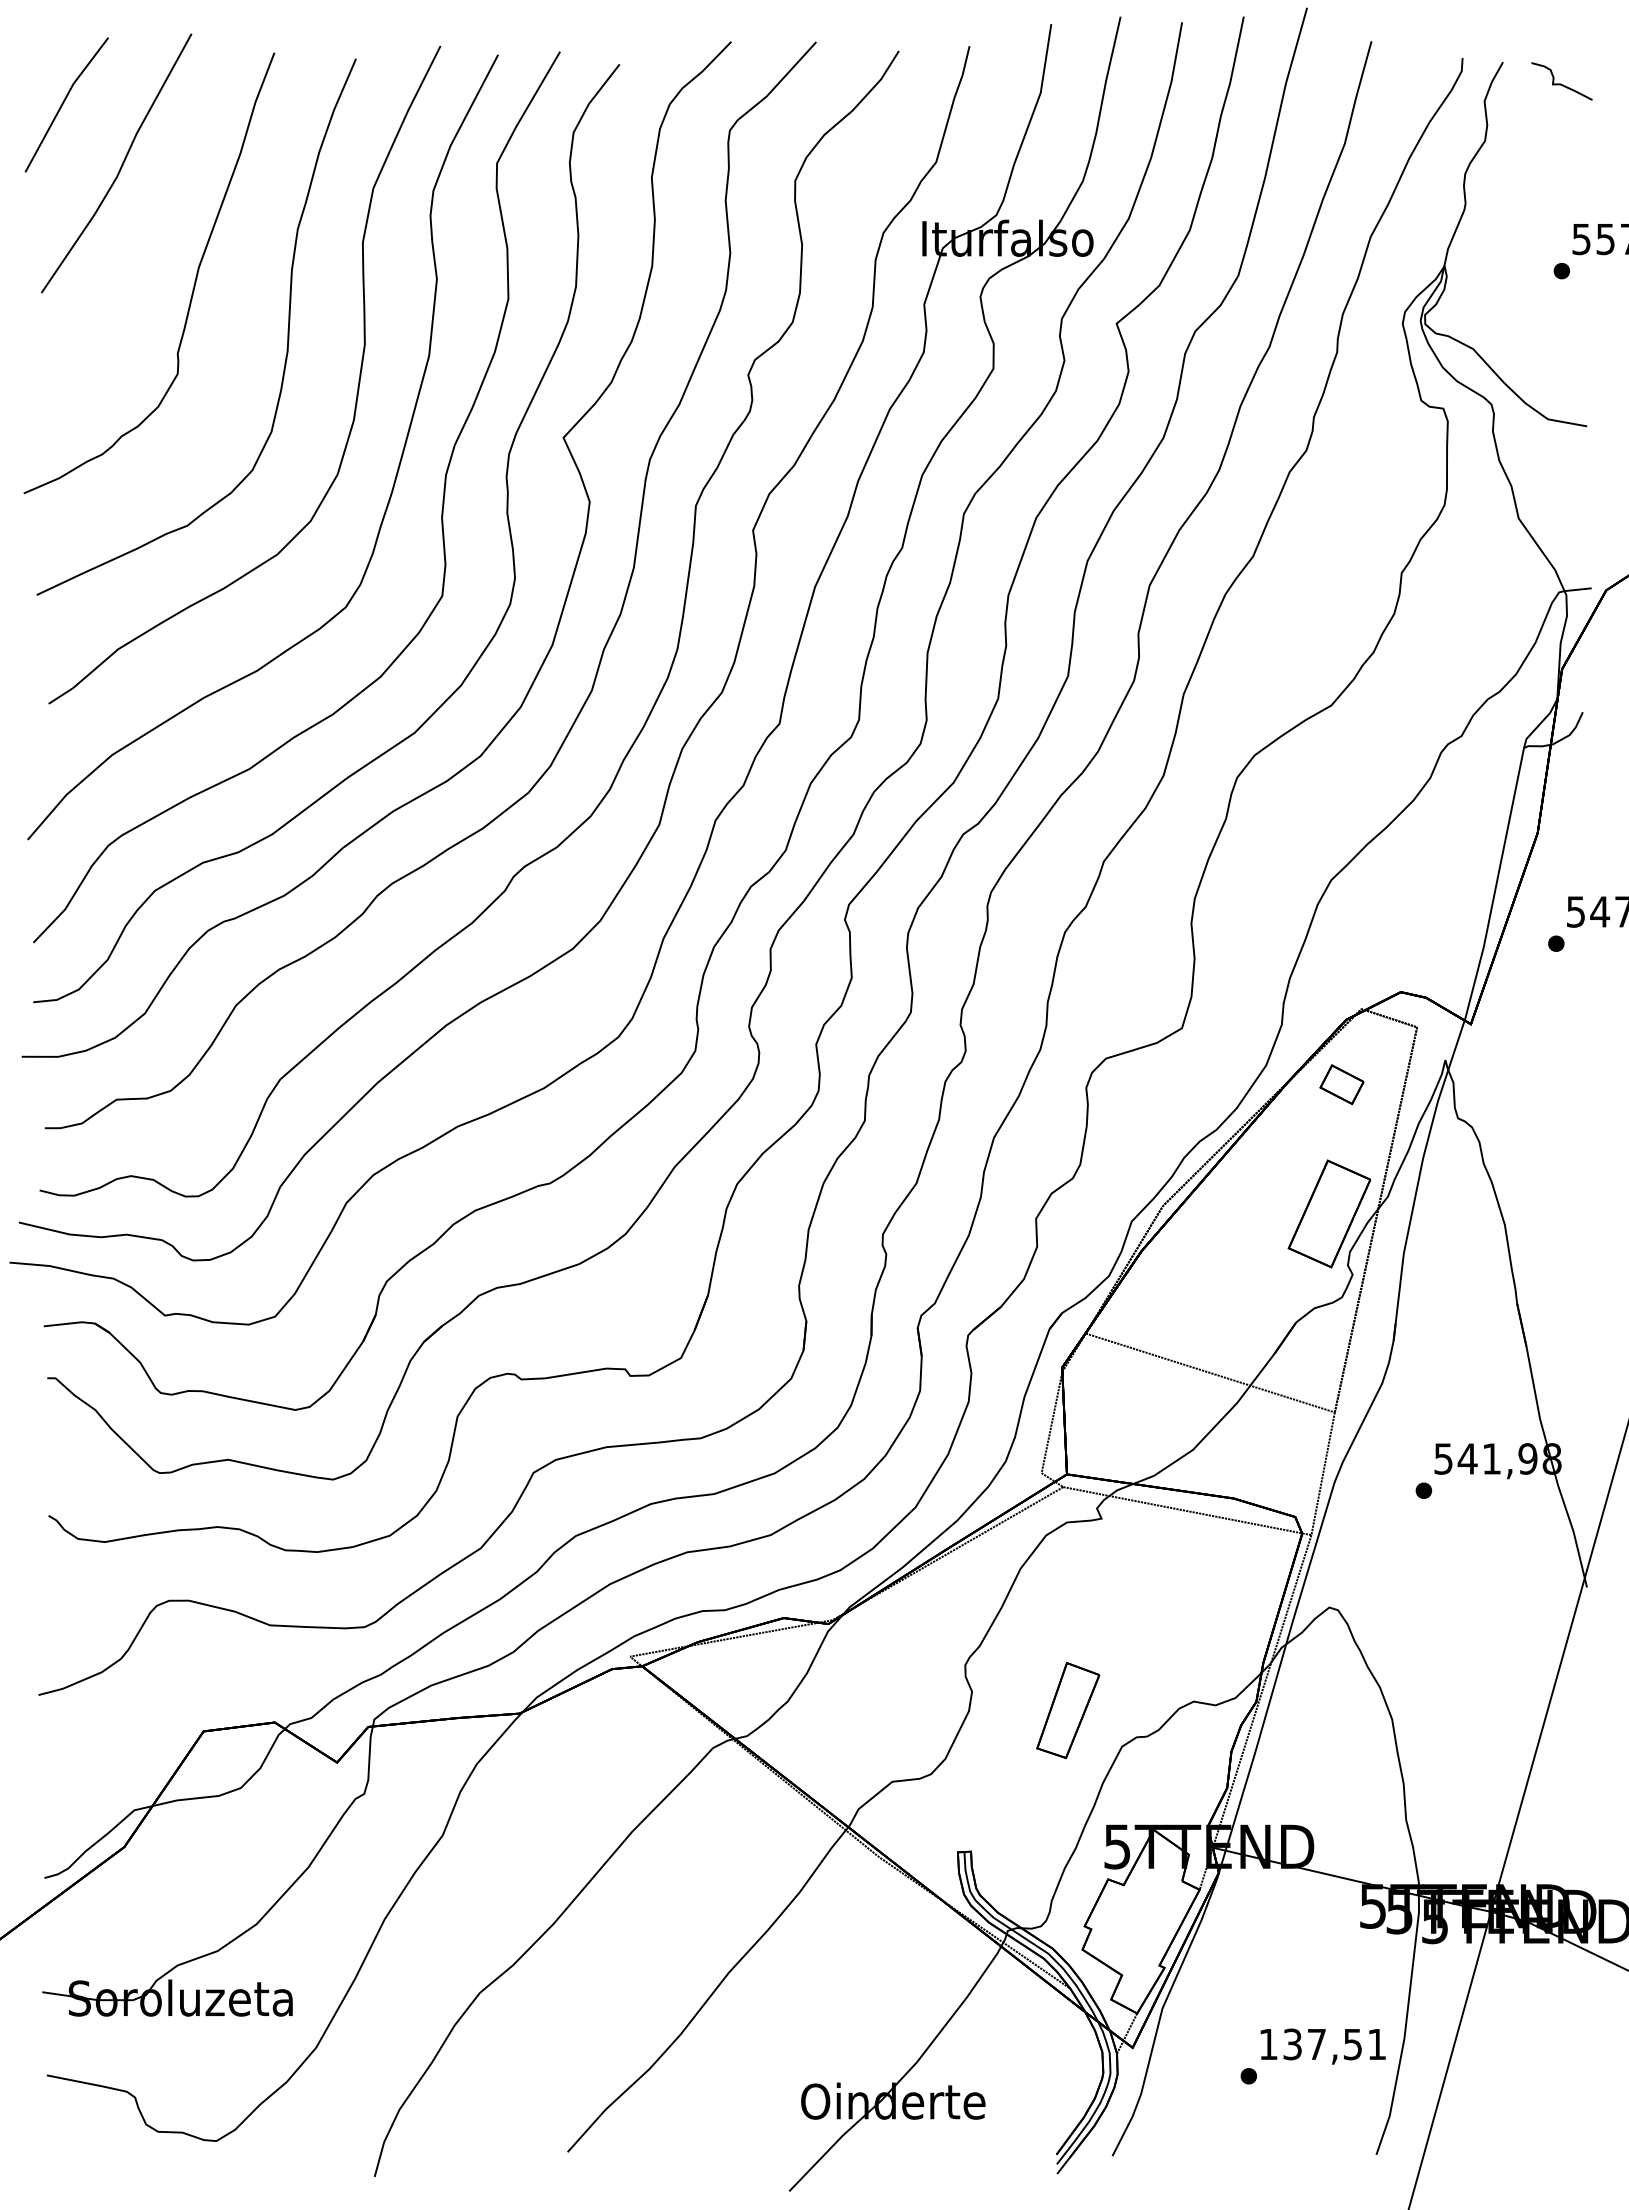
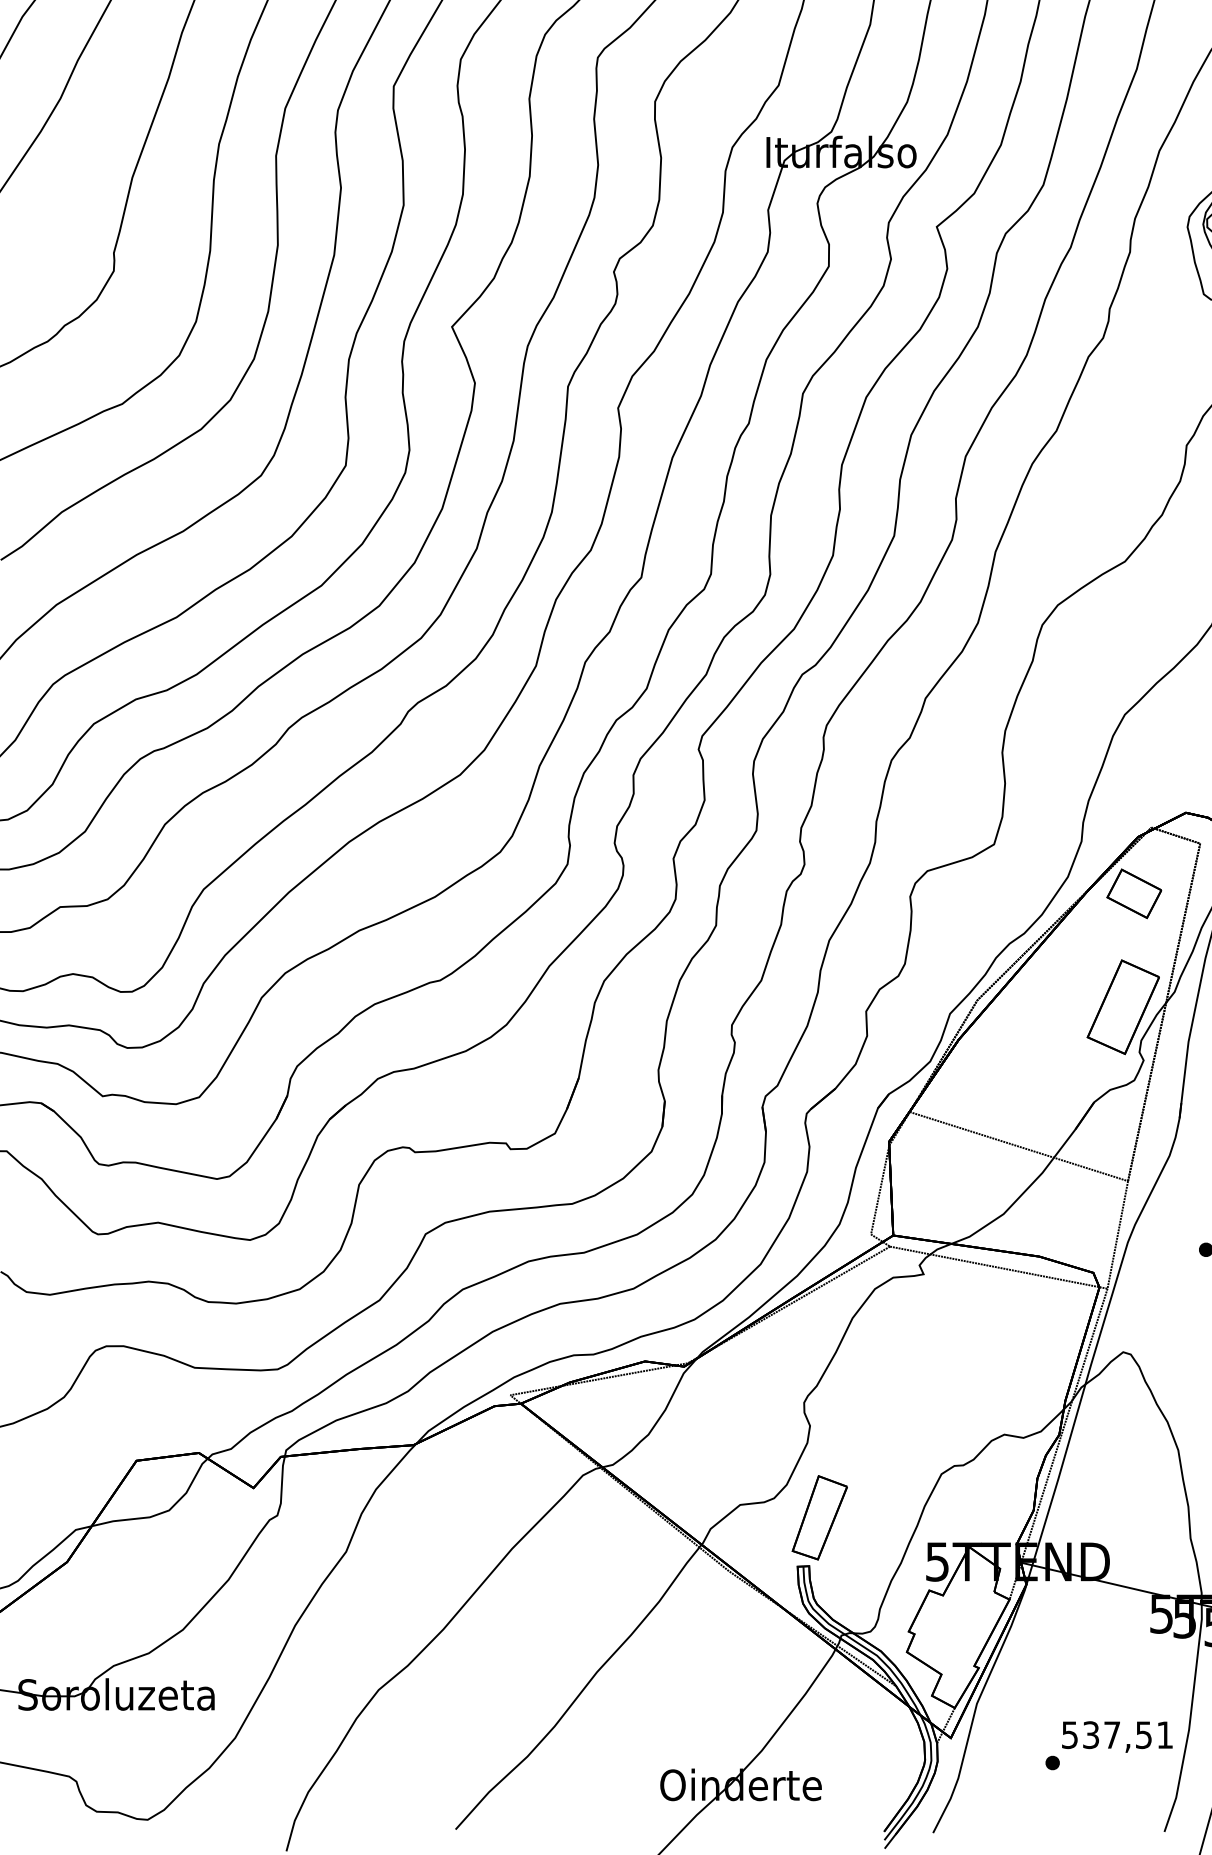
part: (1341, 1084) -> (1133, 893), size x1.43
part: (1068, 1710) -> (820, 1517), moved
text: (1268, 2044) -> (1069, 1735), 137,51 -> 537,51

